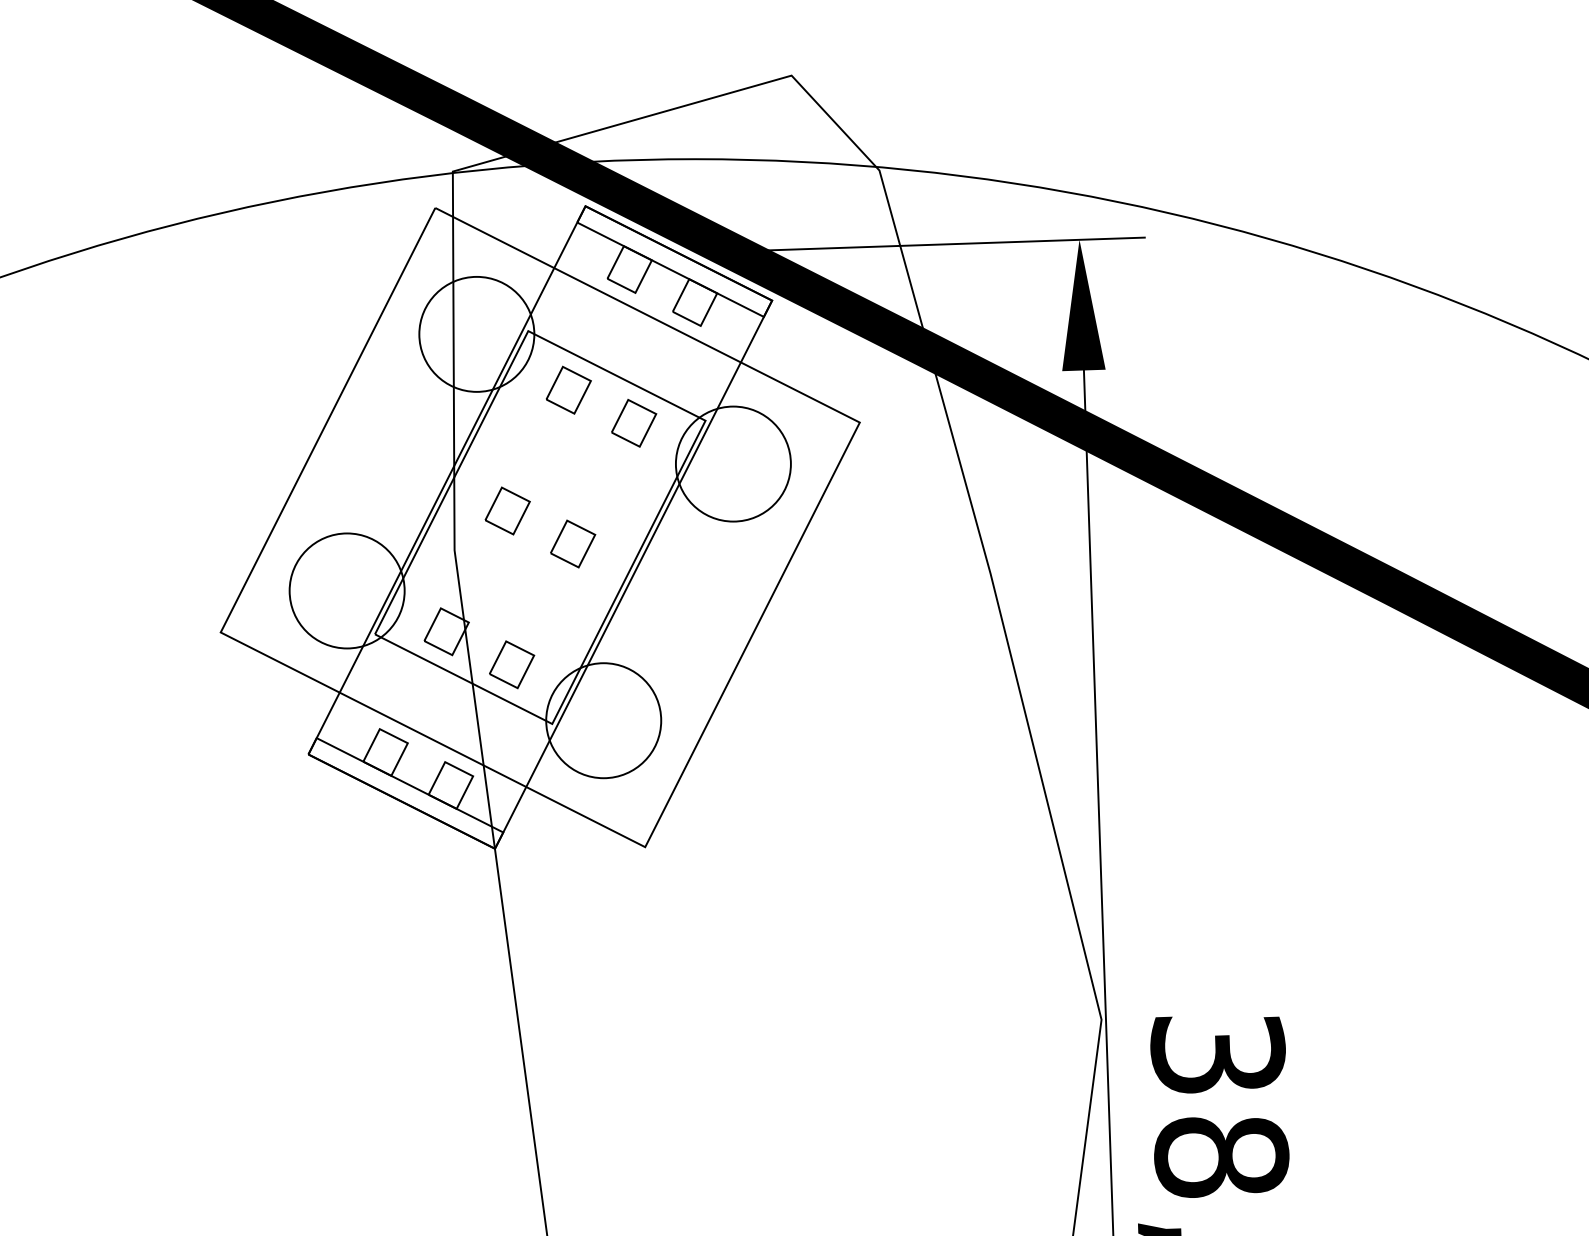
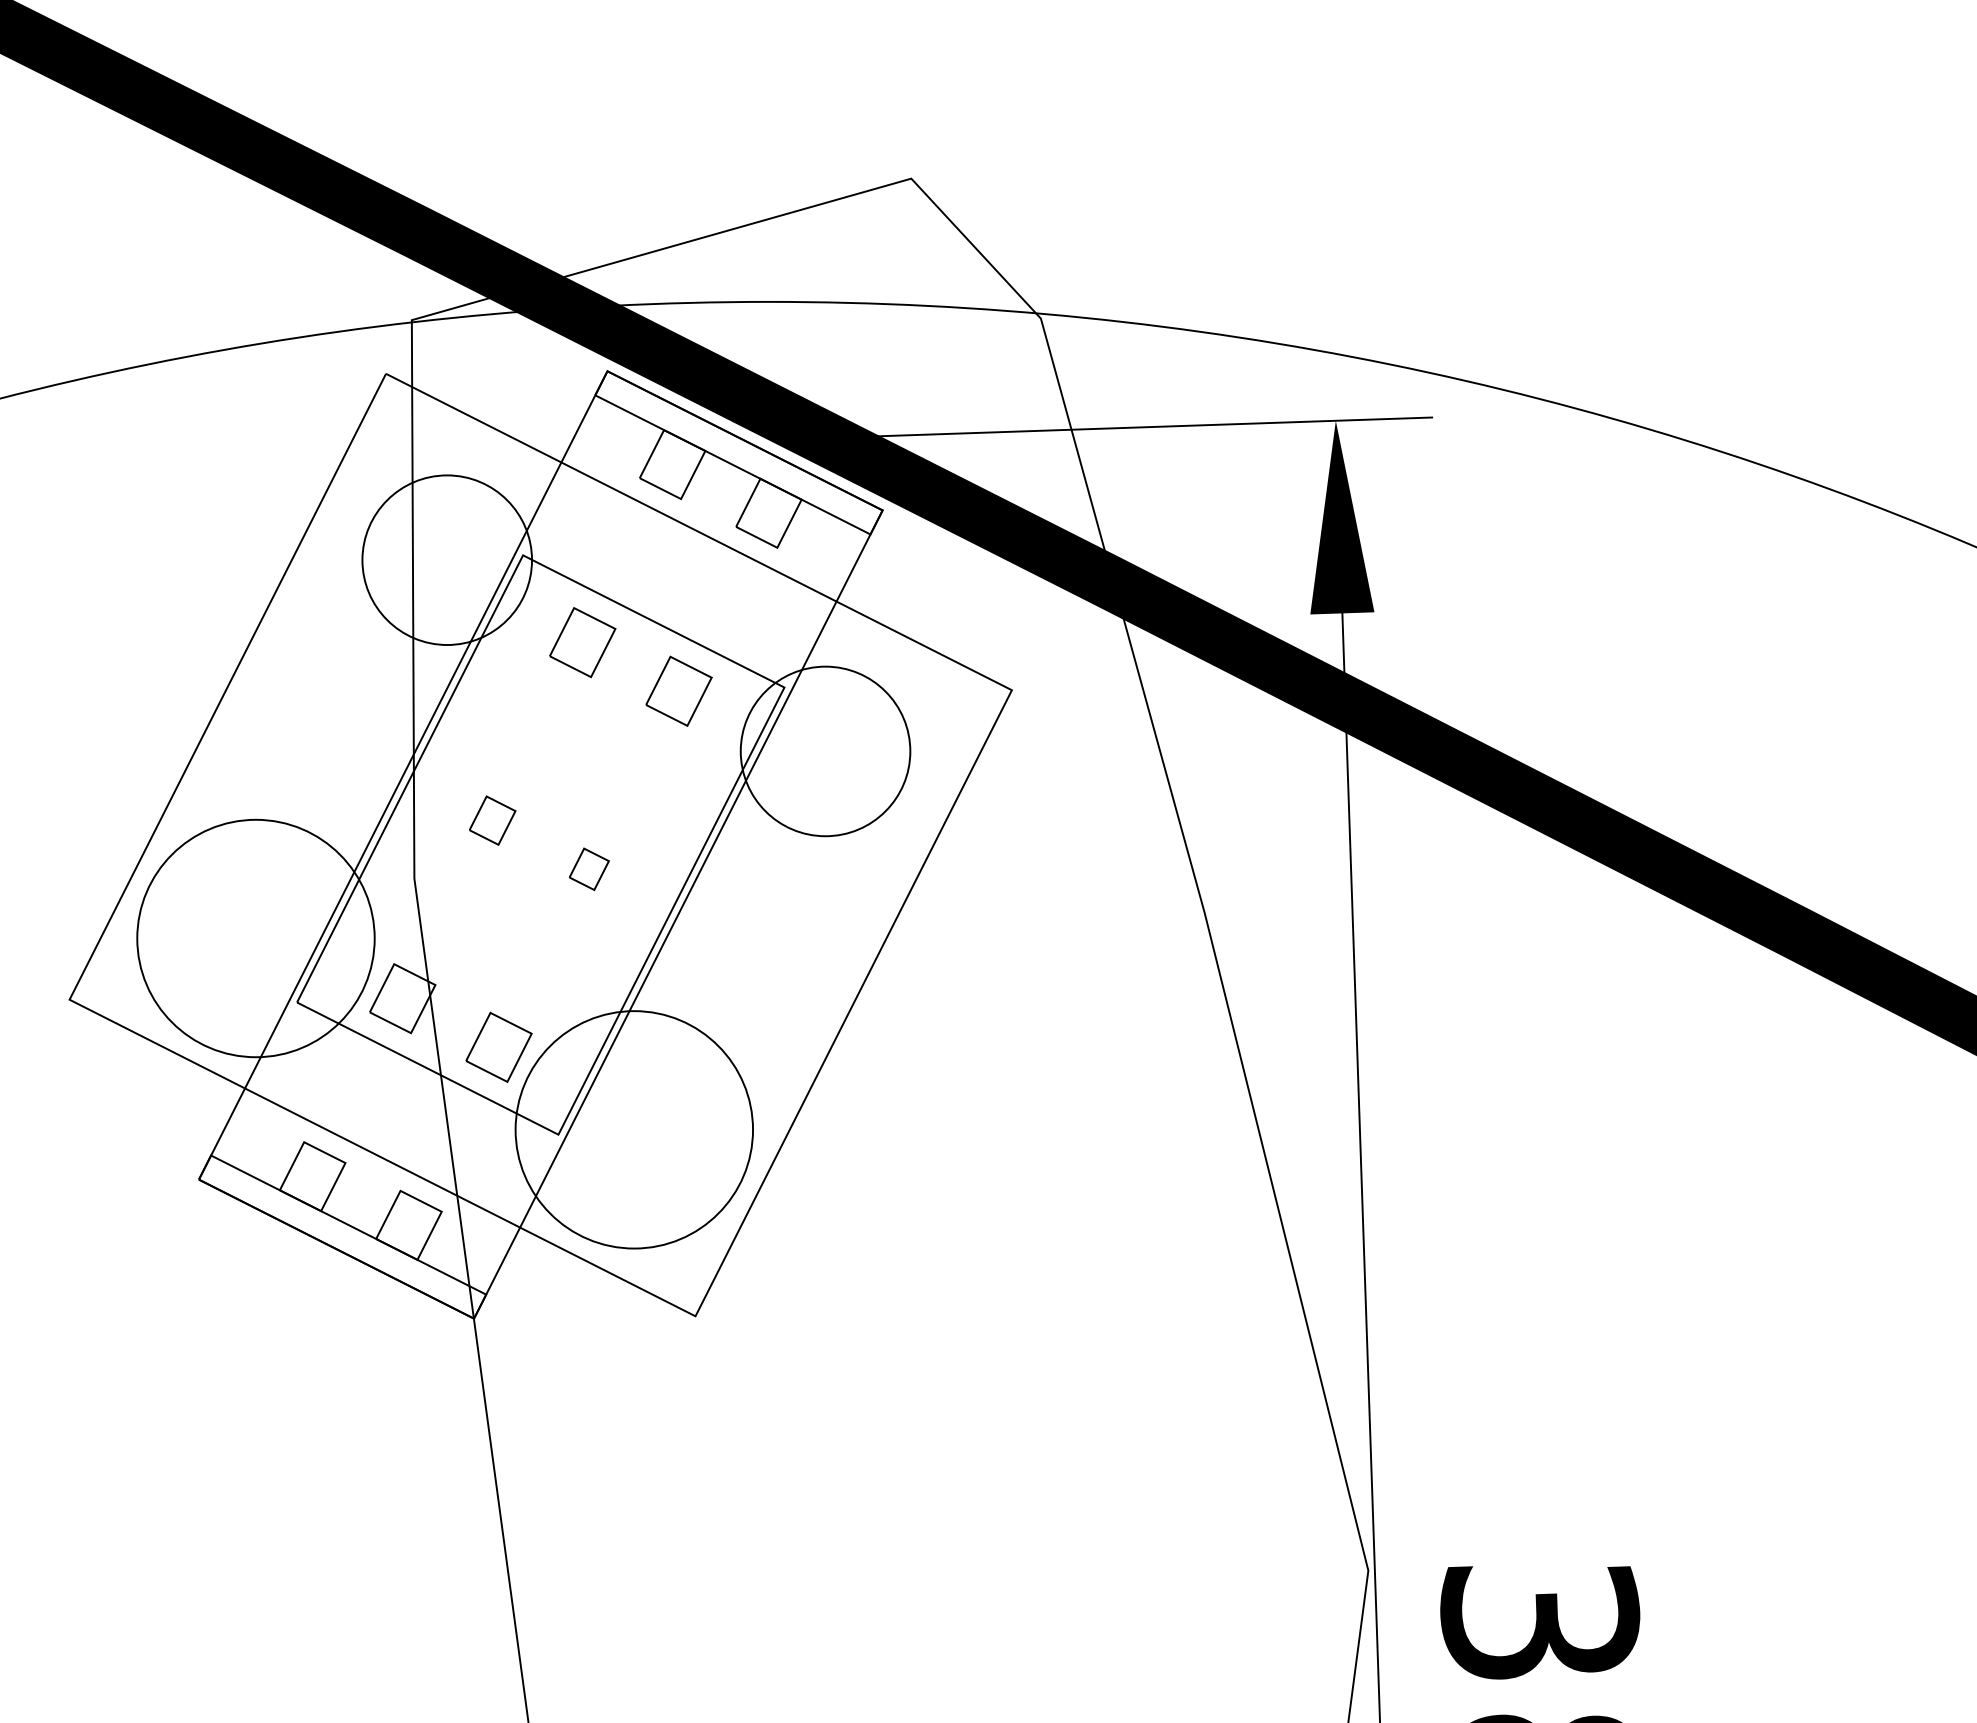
part: (507, 510) -> (492, 819), size x0.7
part: (573, 543) -> (589, 868), size x0.6
circle: (346, 590) -> (255, 937), size x1.4
circle: (603, 720) -> (633, 1129), size x1.4

